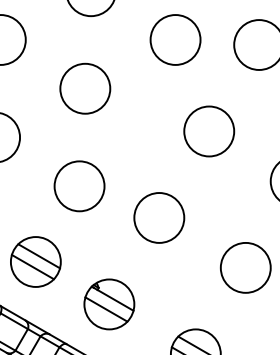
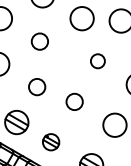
circle: (84, 88) -> (39, 41), size x0.7
circle: (208, 129) -> (97, 60), size x0.6
circle: (77, 184) -> (36, 86), size x0.7
circle: (159, 217) -> (74, 101), size x0.7
part: (107, 302) -> (50, 141), size x0.7

